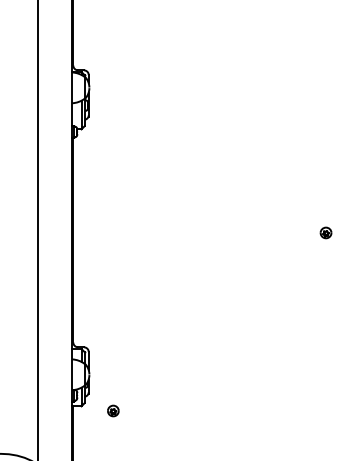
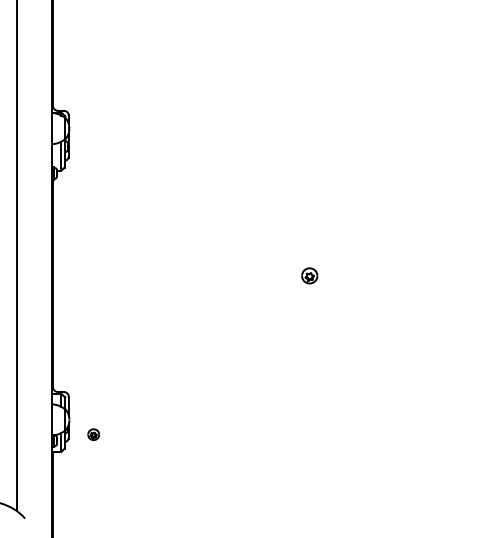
part: (325, 232) -> (309, 275), size x1.4
part: (113, 410) -> (93, 434), moved

